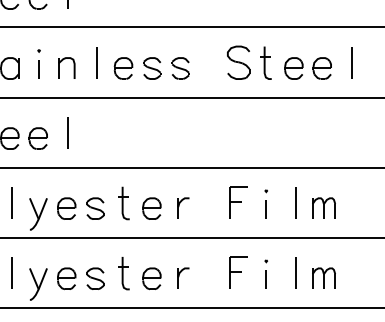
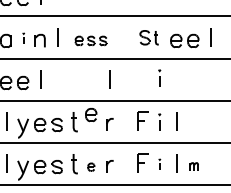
part: (38, 62) -> (23, 37), size x0.6
part: (247, 62) -> (148, 37), size x0.7
part: (150, 67) -> (90, 40), size x0.7
part: (265, 129) -> (159, 77), added
line: (182, 132) -> (109, 79), added
part: (322, 207) -> (193, 124), removed
part: (152, 209) -> (91, 115), moved
part: (265, 272) -> (159, 163), size x0.6
part: (322, 277) -> (193, 166), size x0.6
part: (152, 279) -> (91, 167), size x0.6

